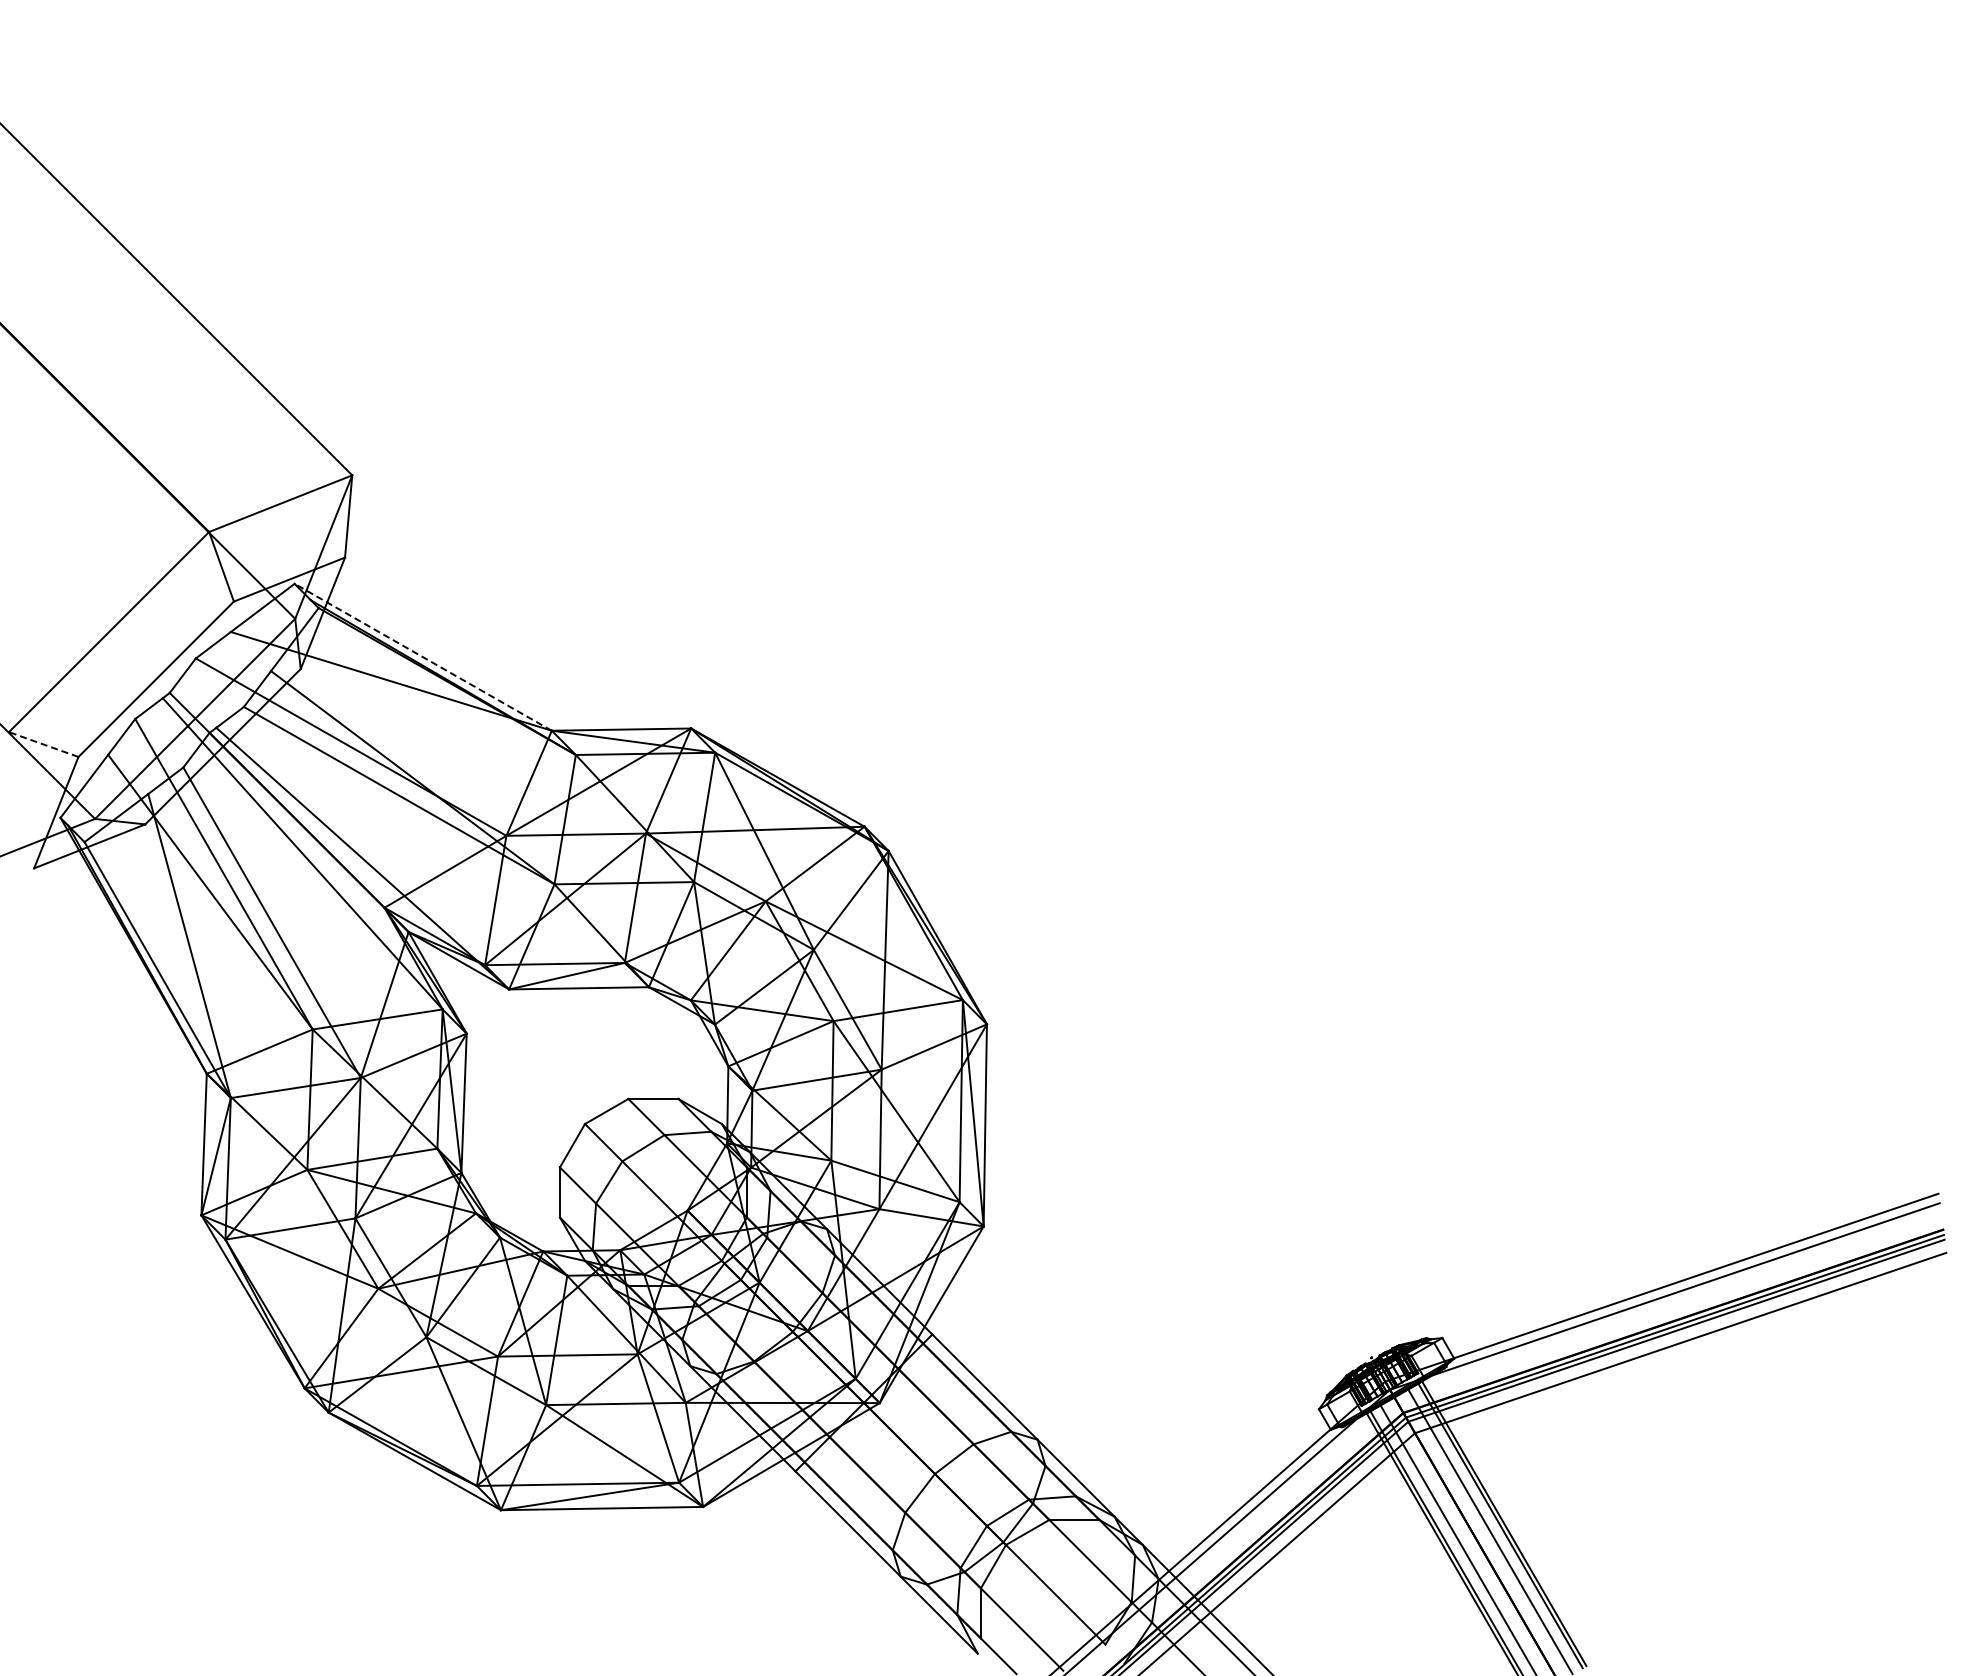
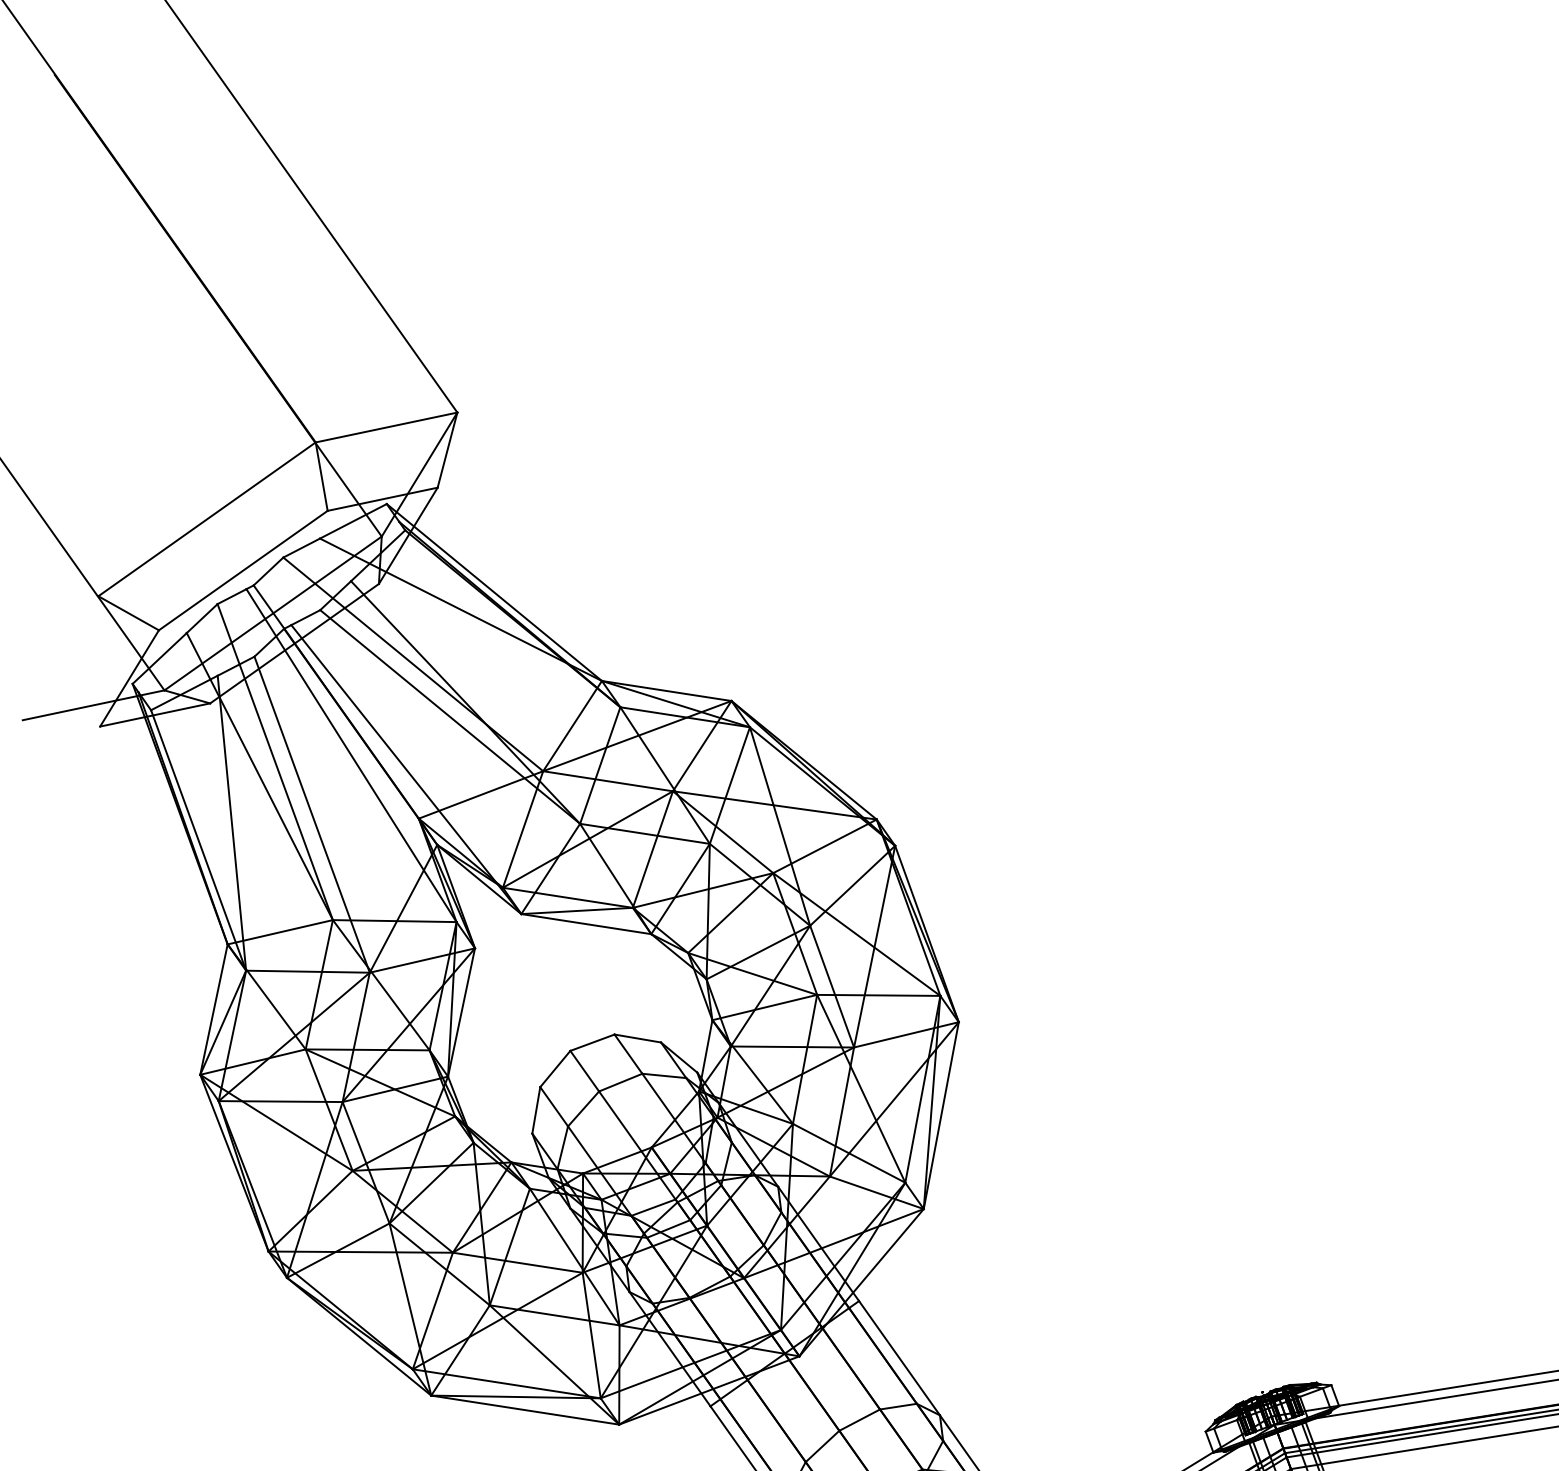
line: (422, 657) -> (493, 592), dashed -> solid
line: (43, 744) -> (128, 613), dashed -> solid

